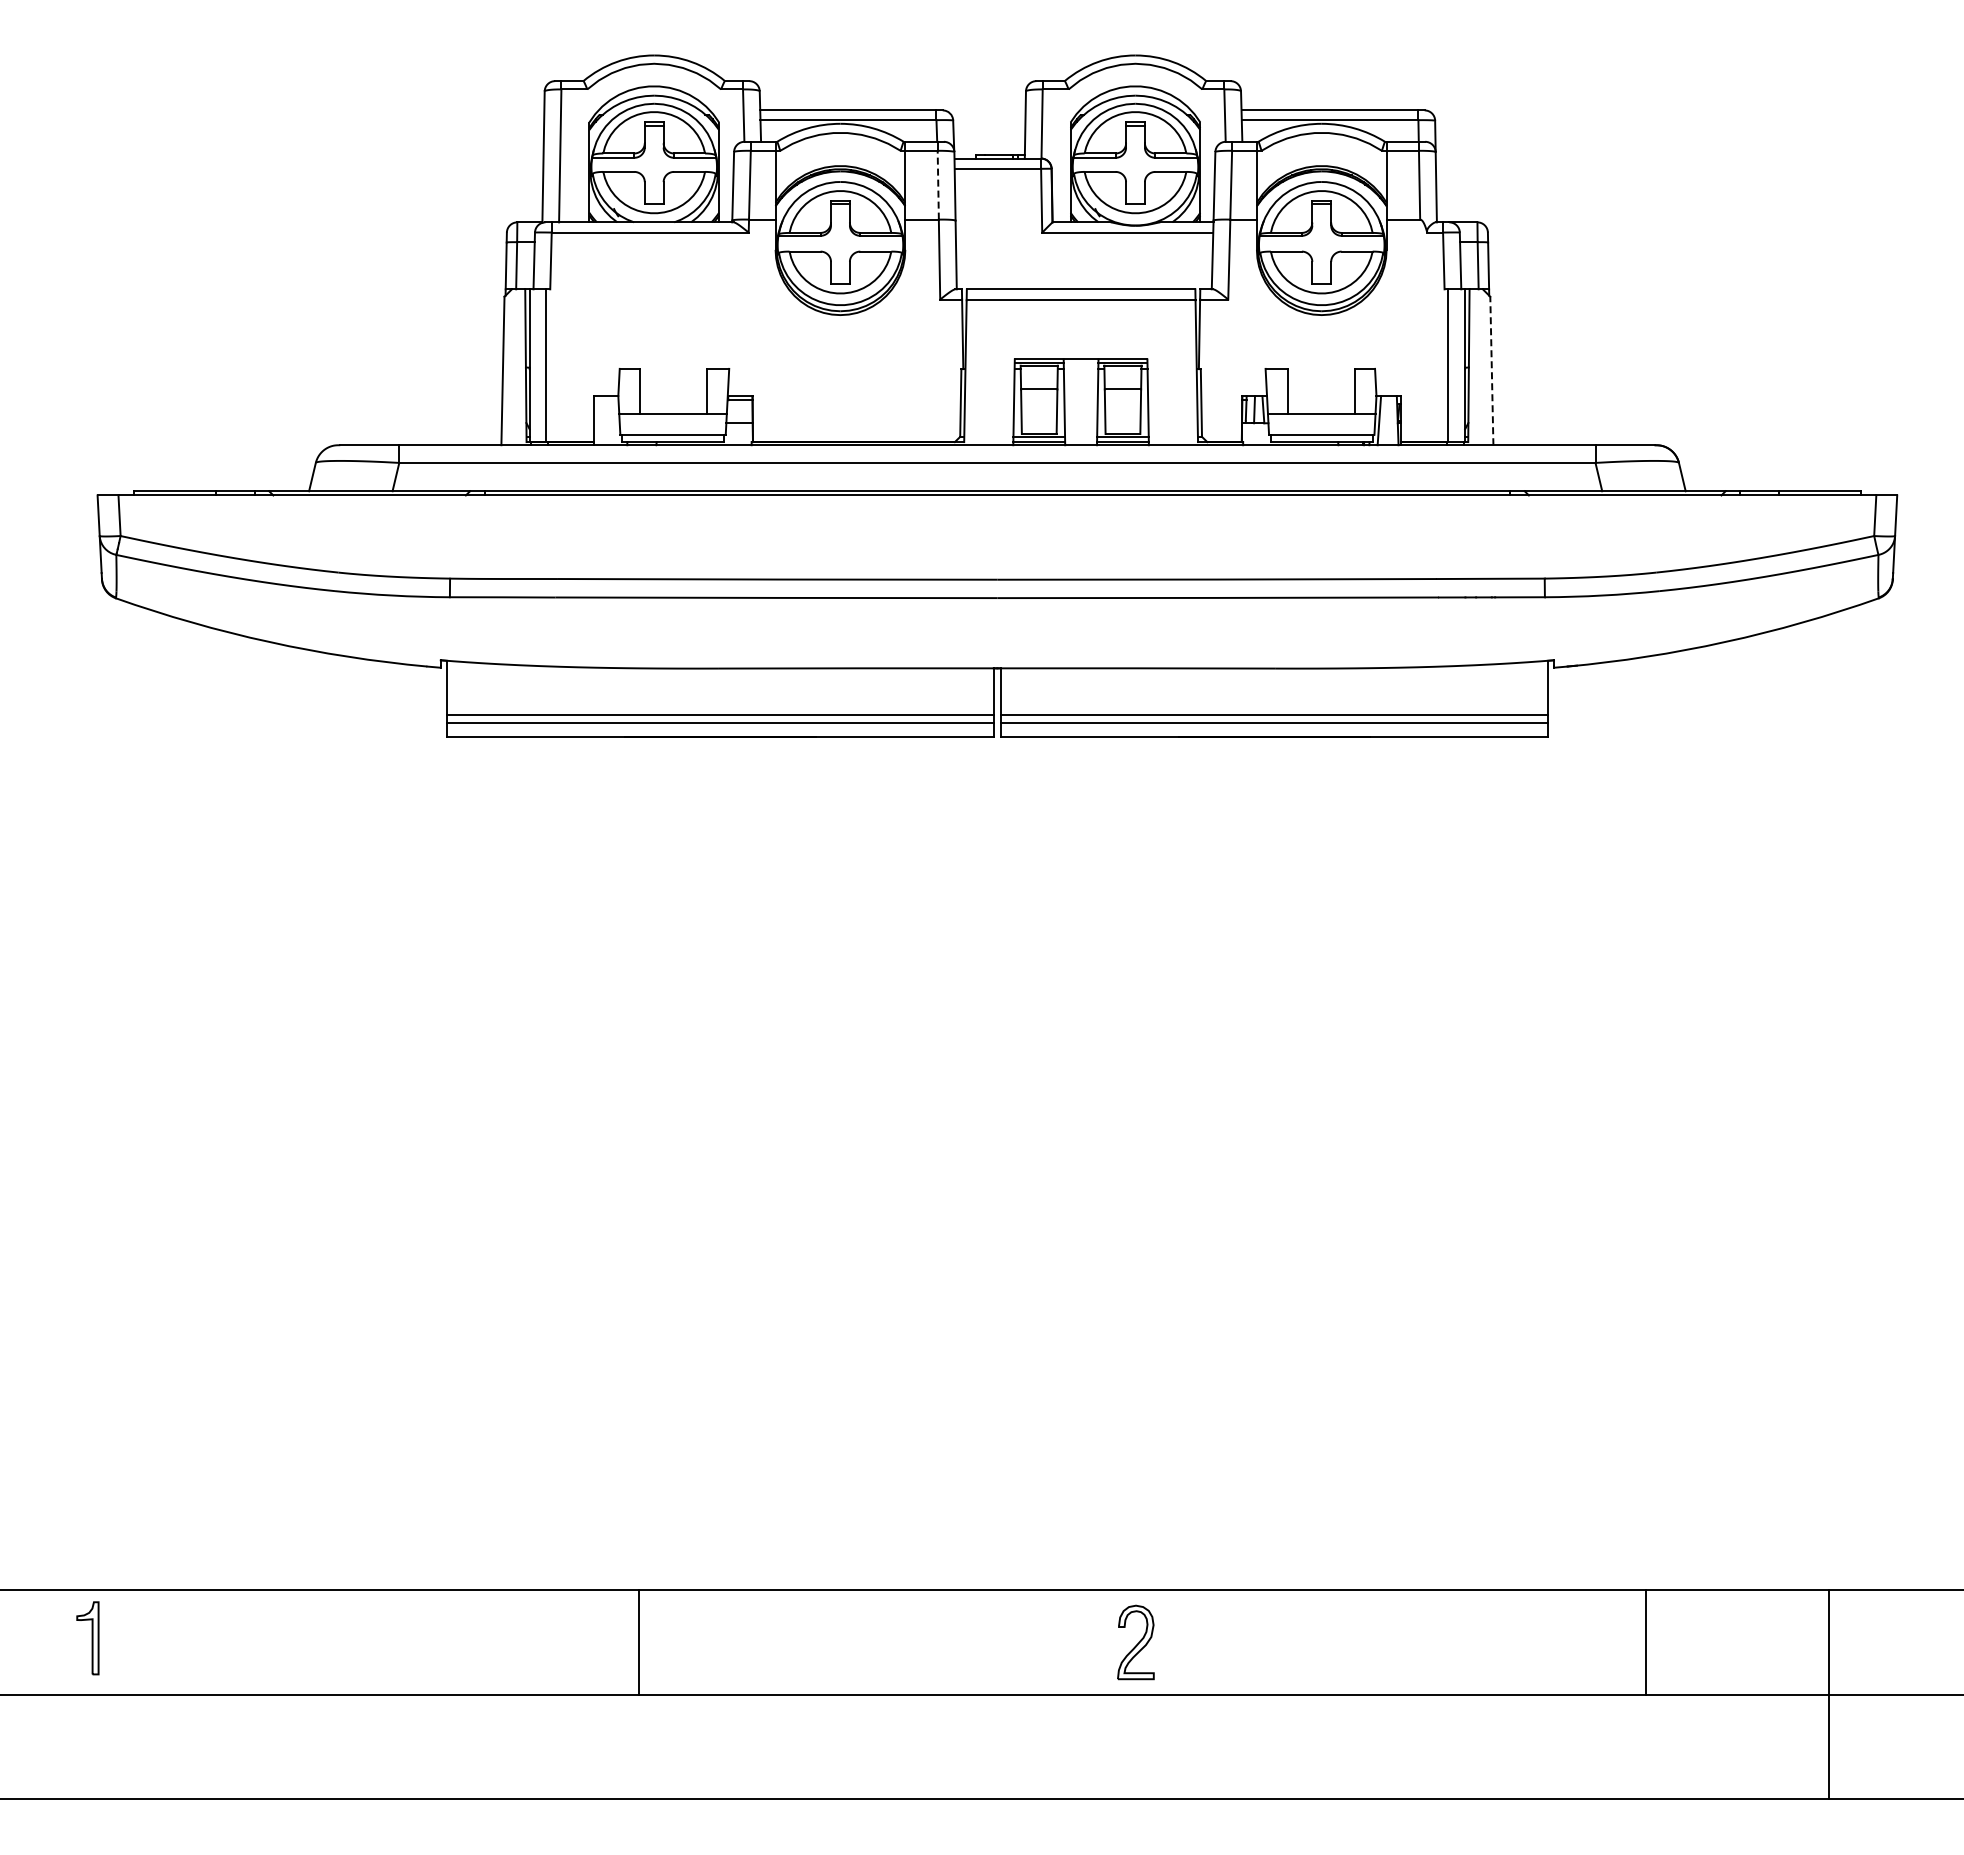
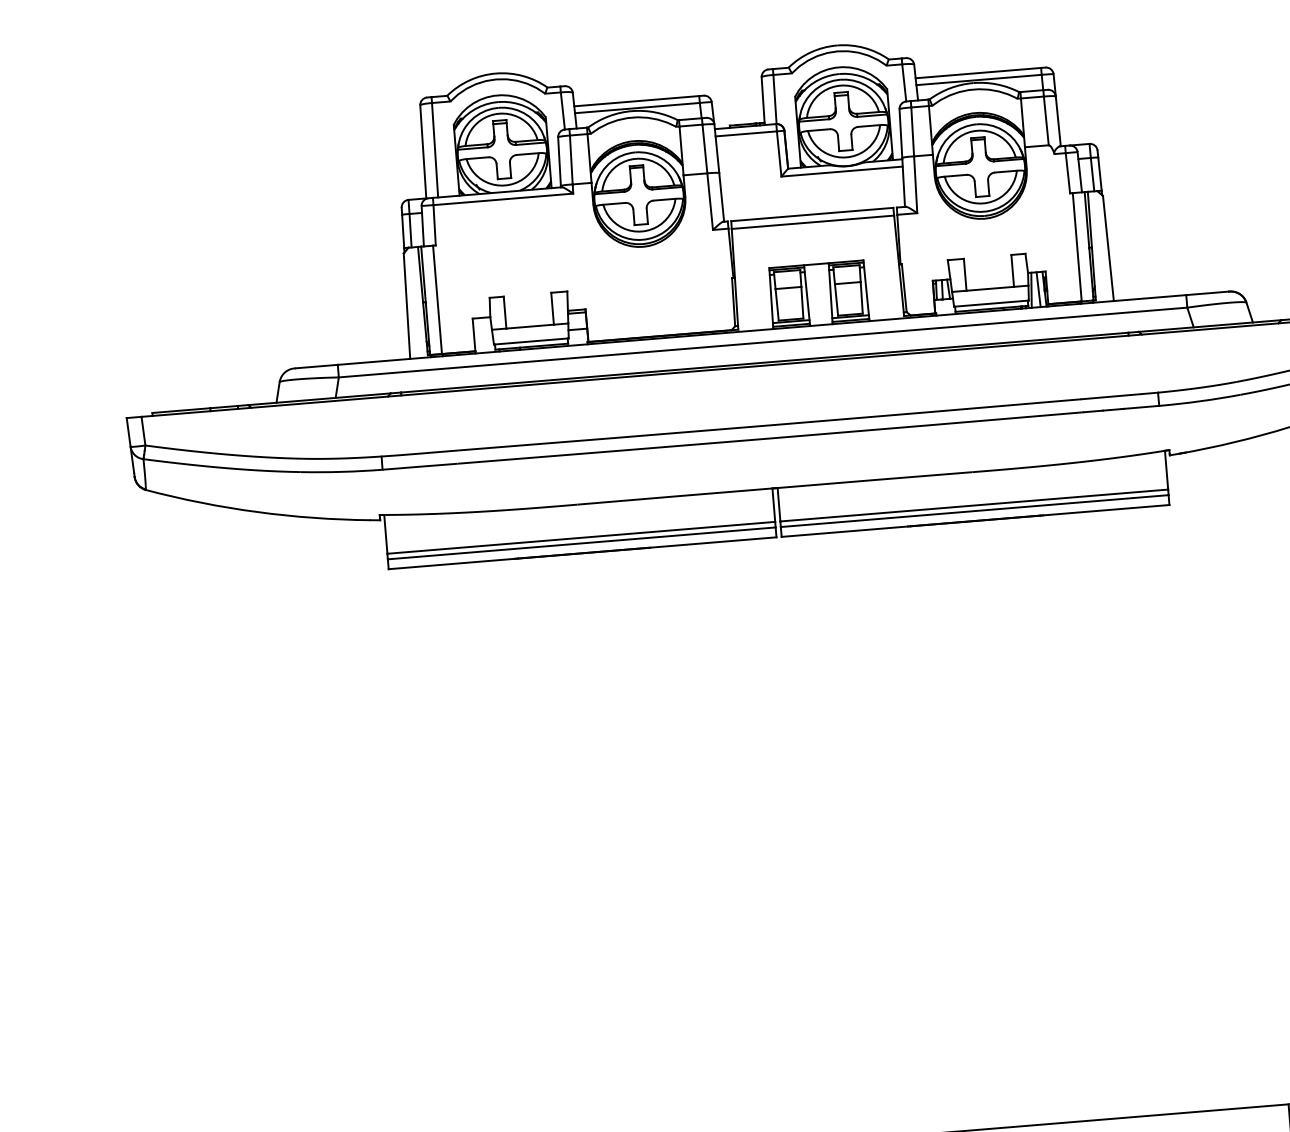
line: (938, 184) -> (705, 148), dashed -> solid
line: (1491, 370) -> (1108, 248), dashed -> solid
line: (1389, 420) -> (1038, 289), added

